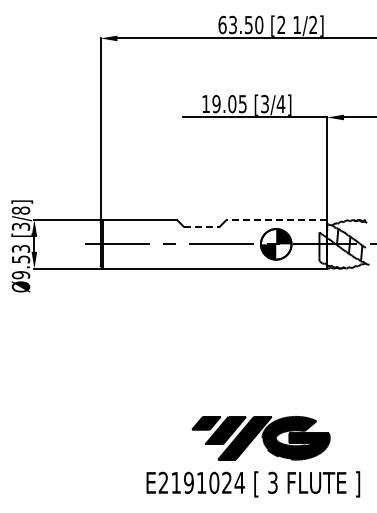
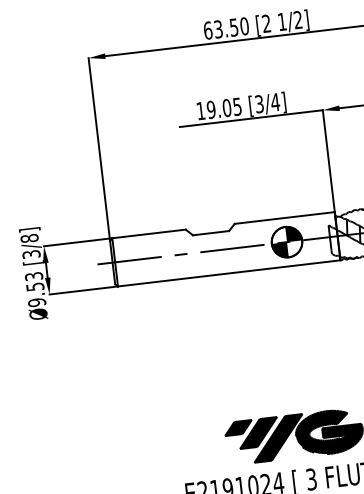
line: (276, 220) -> (284, 218), dashed -> solid
line: (202, 226) -> (211, 233), dashed -> solid

